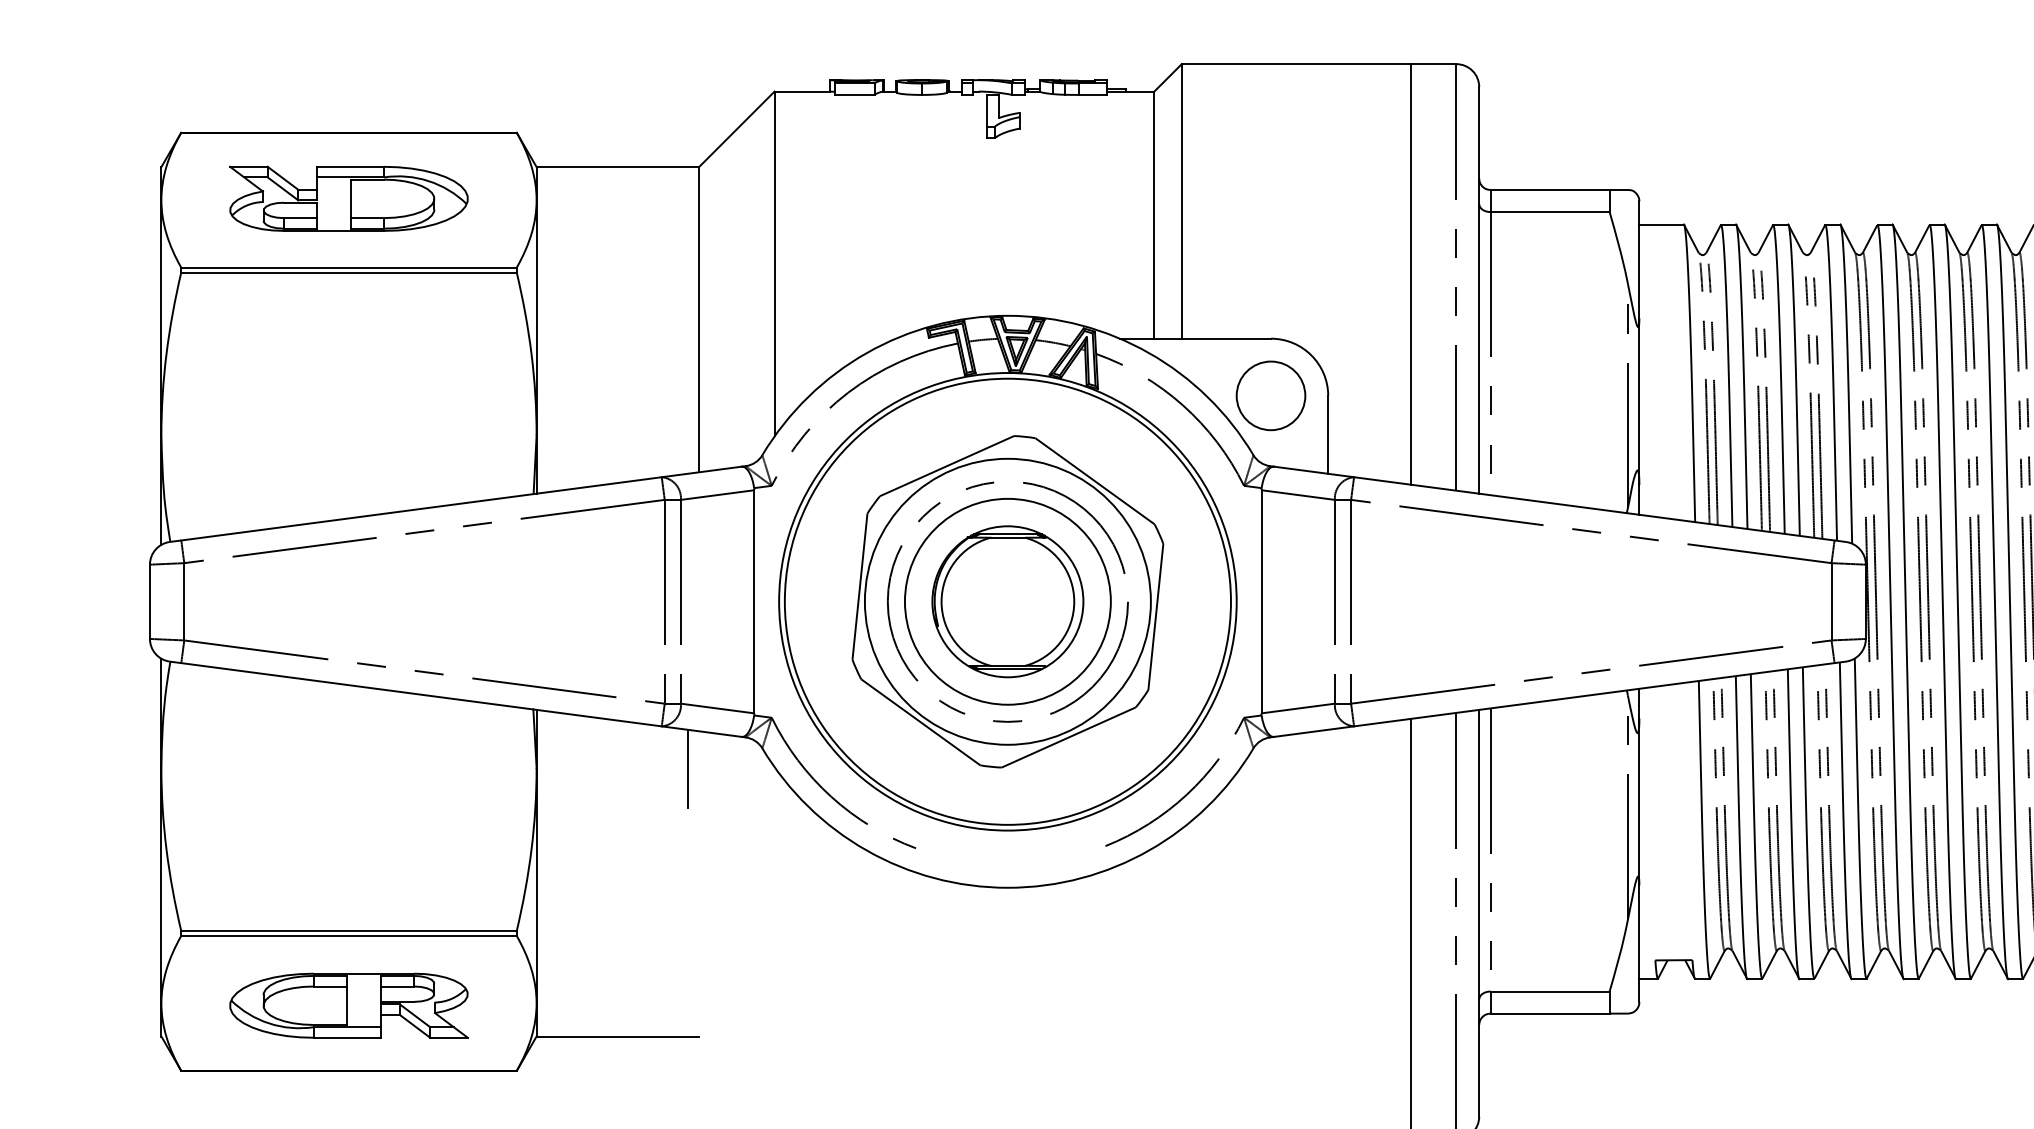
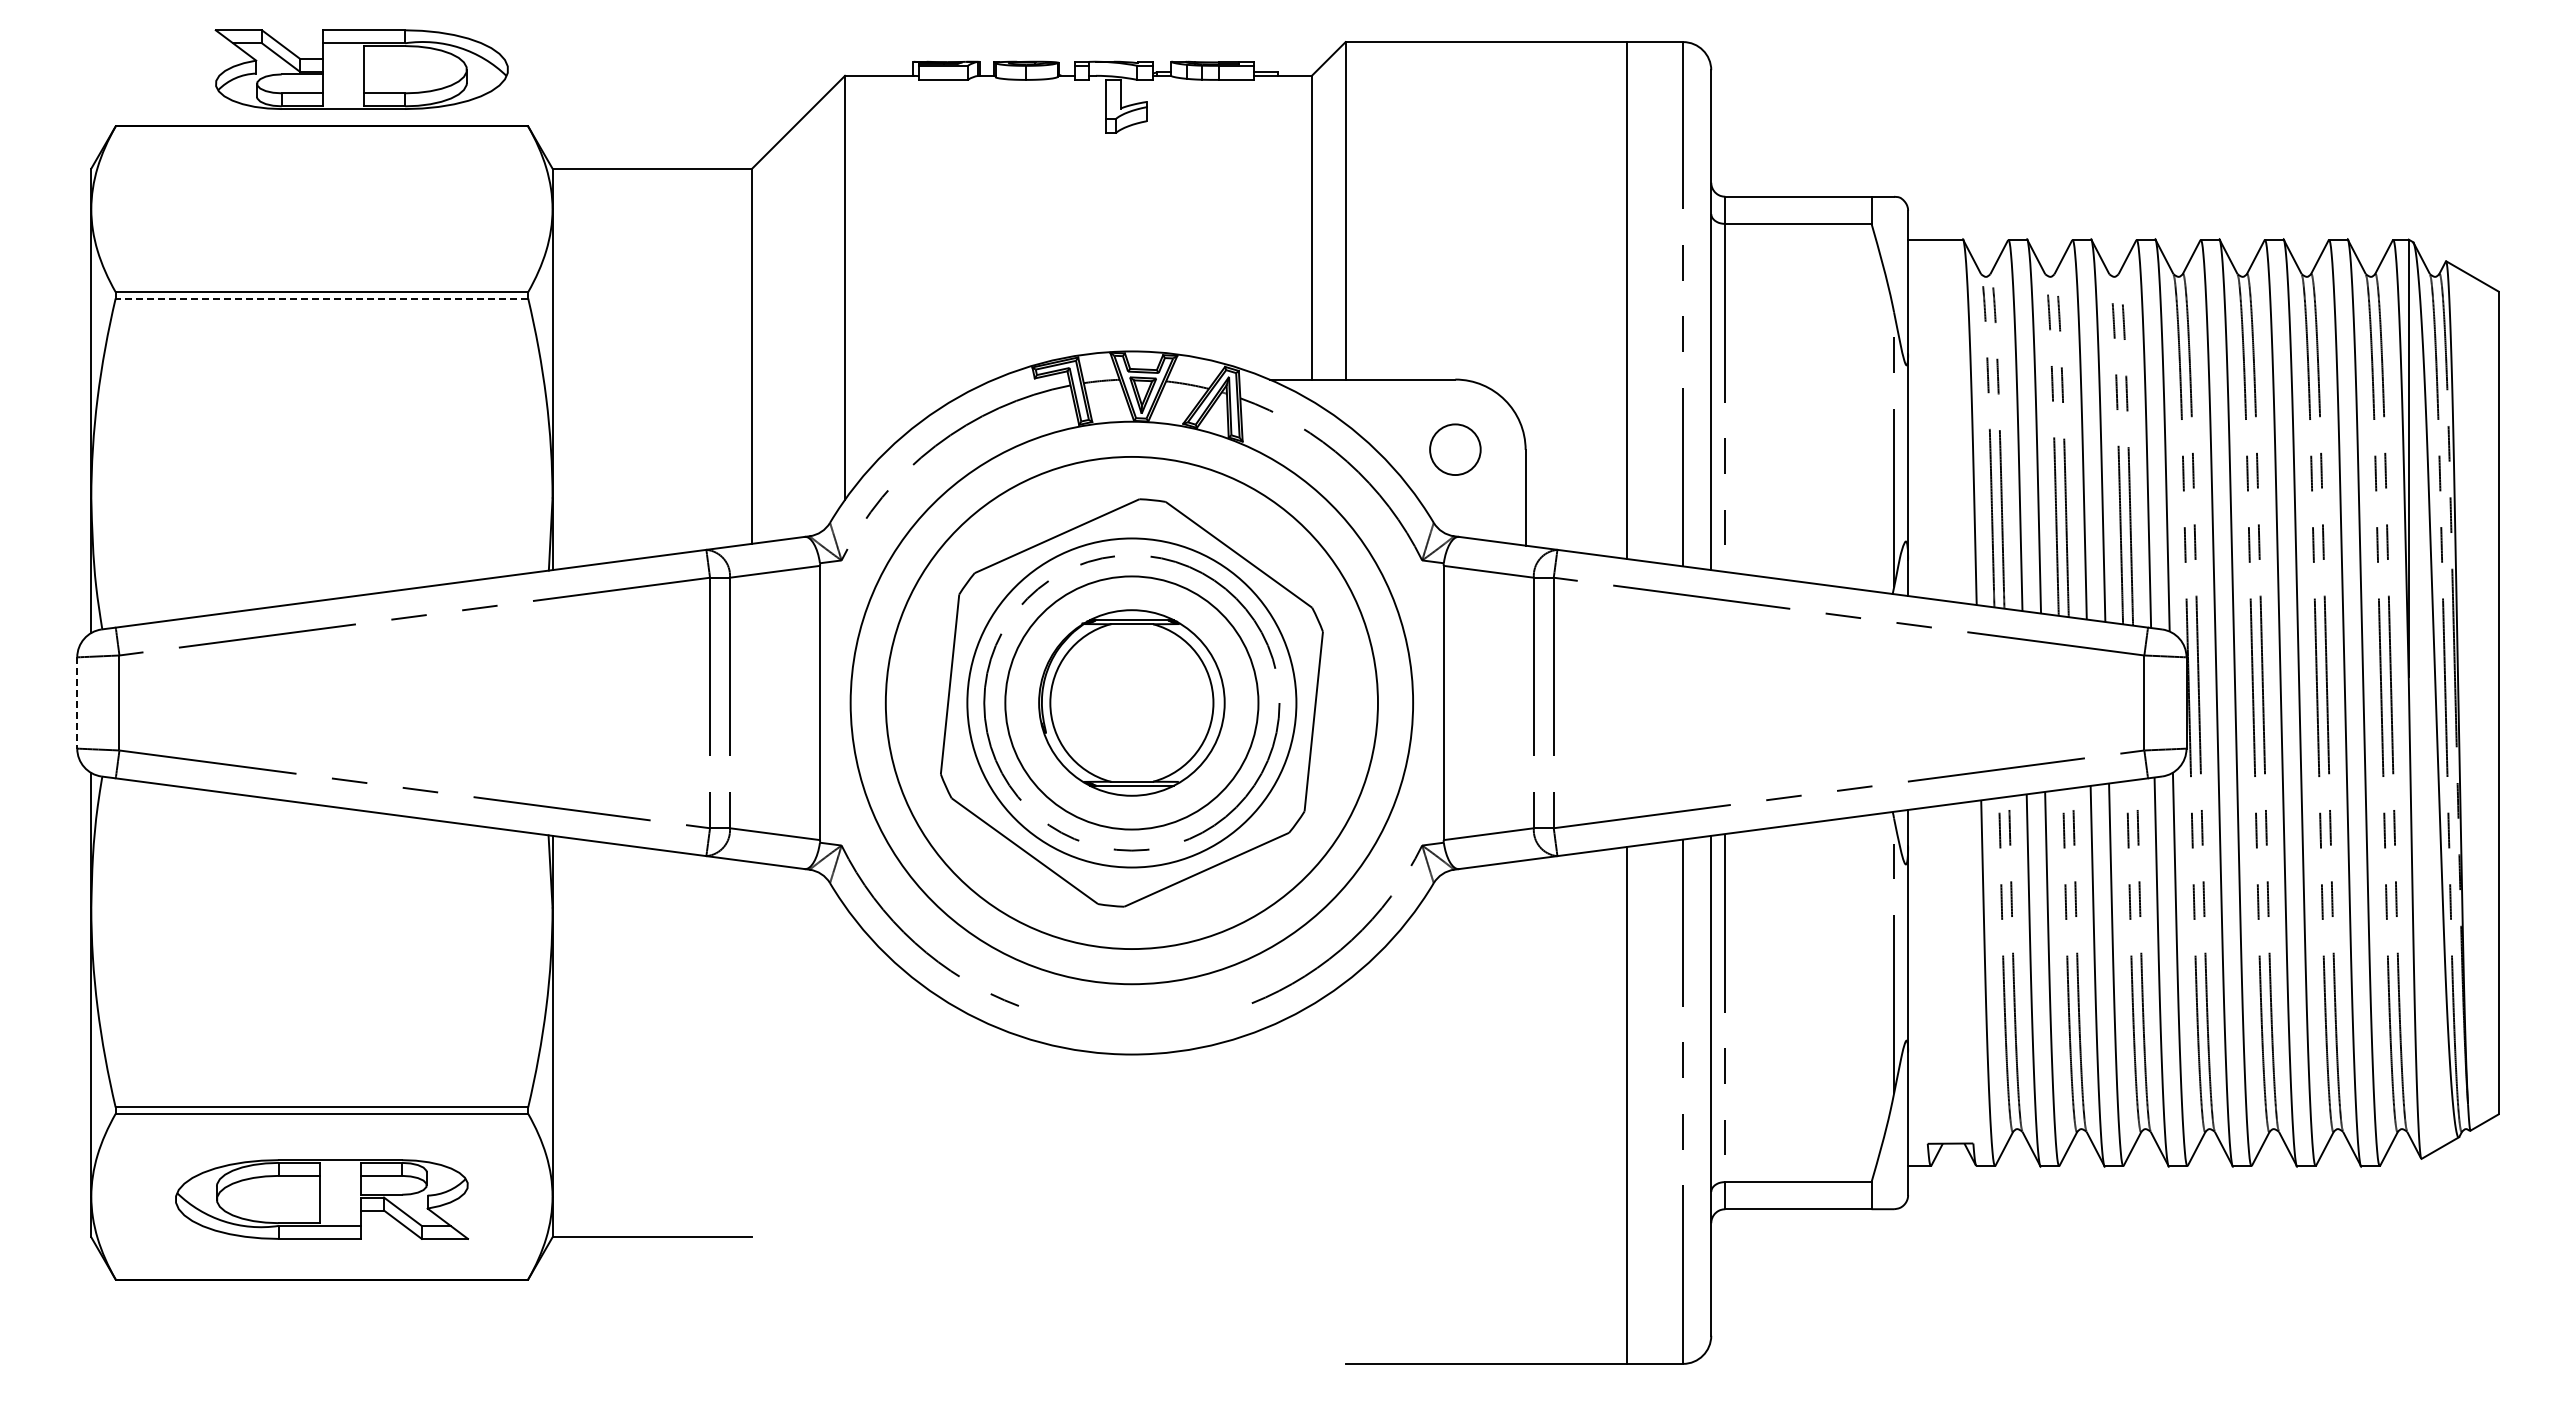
part: (348, 198) -> (361, 69), moved
line: (348, 272) -> (321, 298), solid -> dashed
circle: (1271, 395) -> (1455, 449), size x0.6
circle: (1007, 601) -> (1131, 702), size x0.6
circle: (1007, 601) -> (1131, 702), size x1.4
line: (150, 602) -> (77, 703), solid -> dashed
line: (687, 768) -> (738, 908), removed

